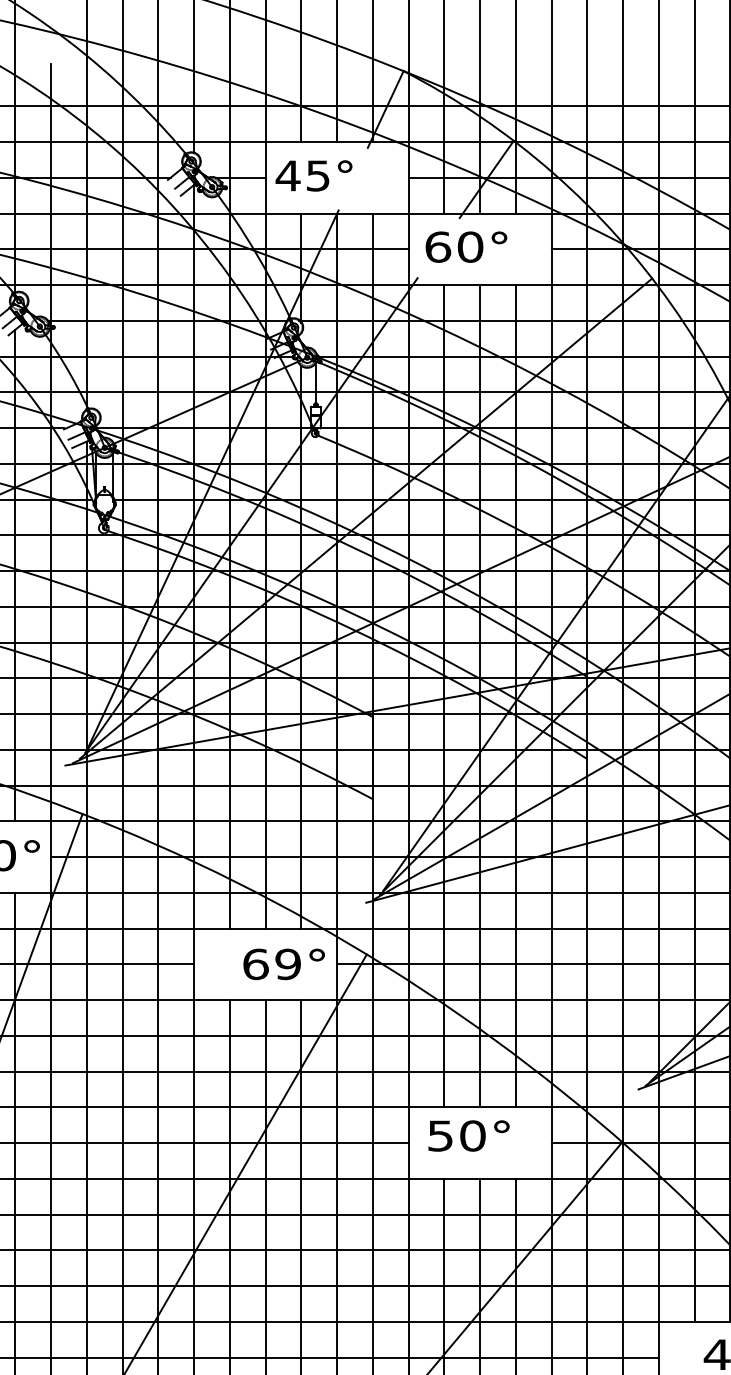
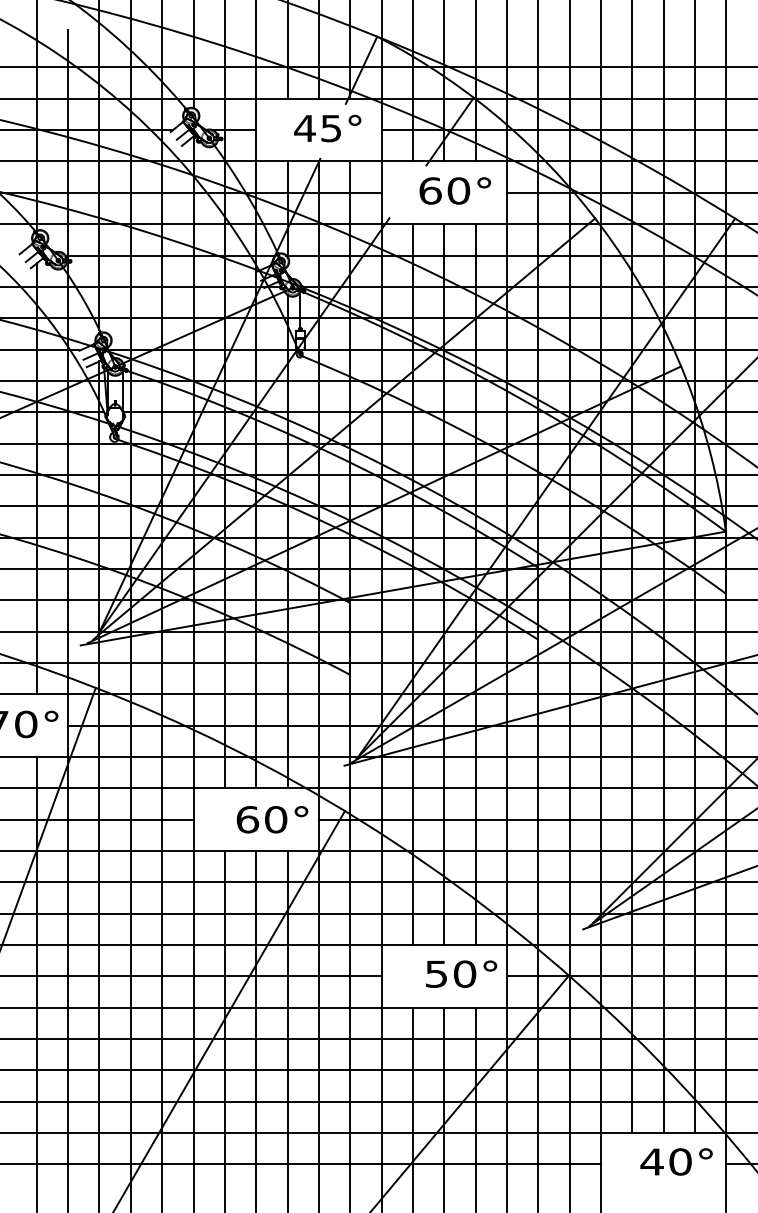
text: (313, 175) -> (327, 128), moved
text: (465, 246) -> (454, 190), moved
text: (287, 964) -> (275, 819), 69° -> 60°
text: (468, 1135) -> (461, 973), moved

